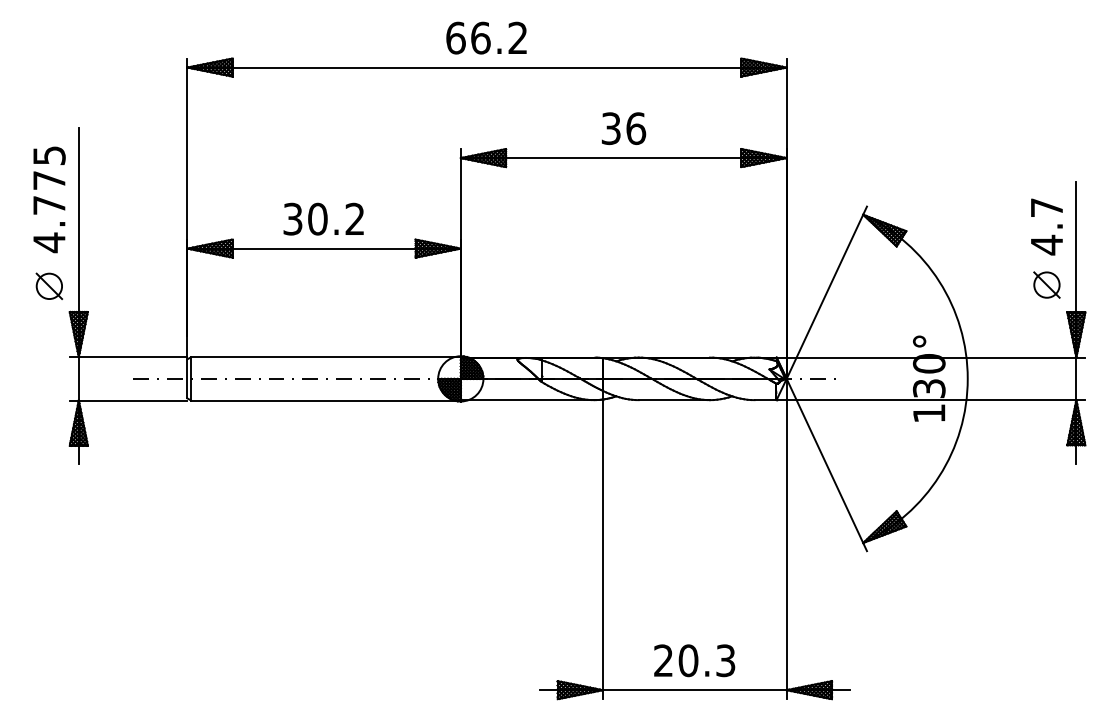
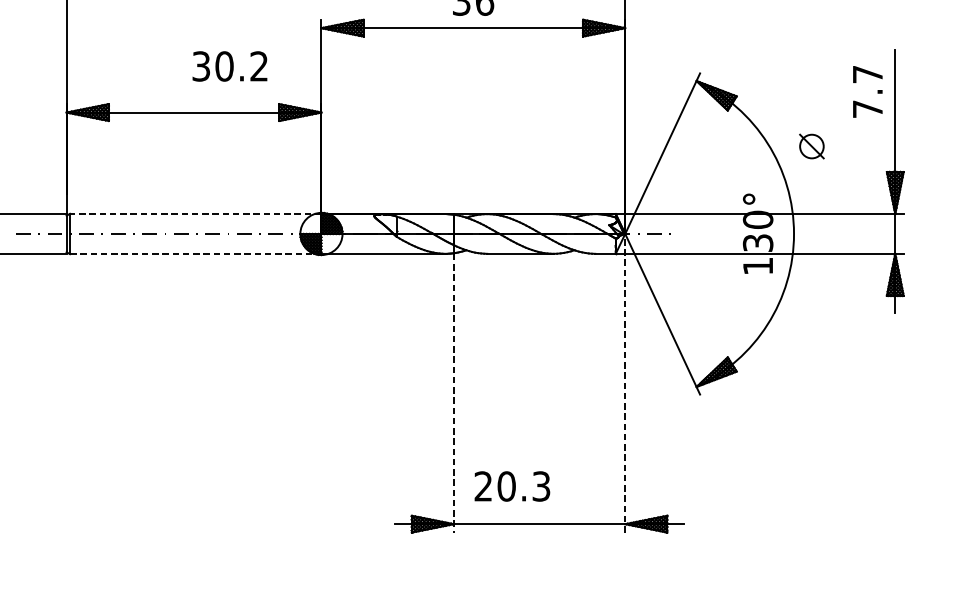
text: (323, 218) -> (229, 65), moved
text: (1046, 244) -> (867, 108), 4.7 -> 7.7
part: (1046, 284) -> (811, 146), moved
line: (325, 357) -> (195, 214), solid -> dashed
line: (325, 400) -> (195, 254), solid -> dashed
line: (786, 538) -> (625, 382), solid -> dashed
line: (602, 549) -> (453, 393), solid -> dashed
text: (694, 660) -> (512, 486), moved

